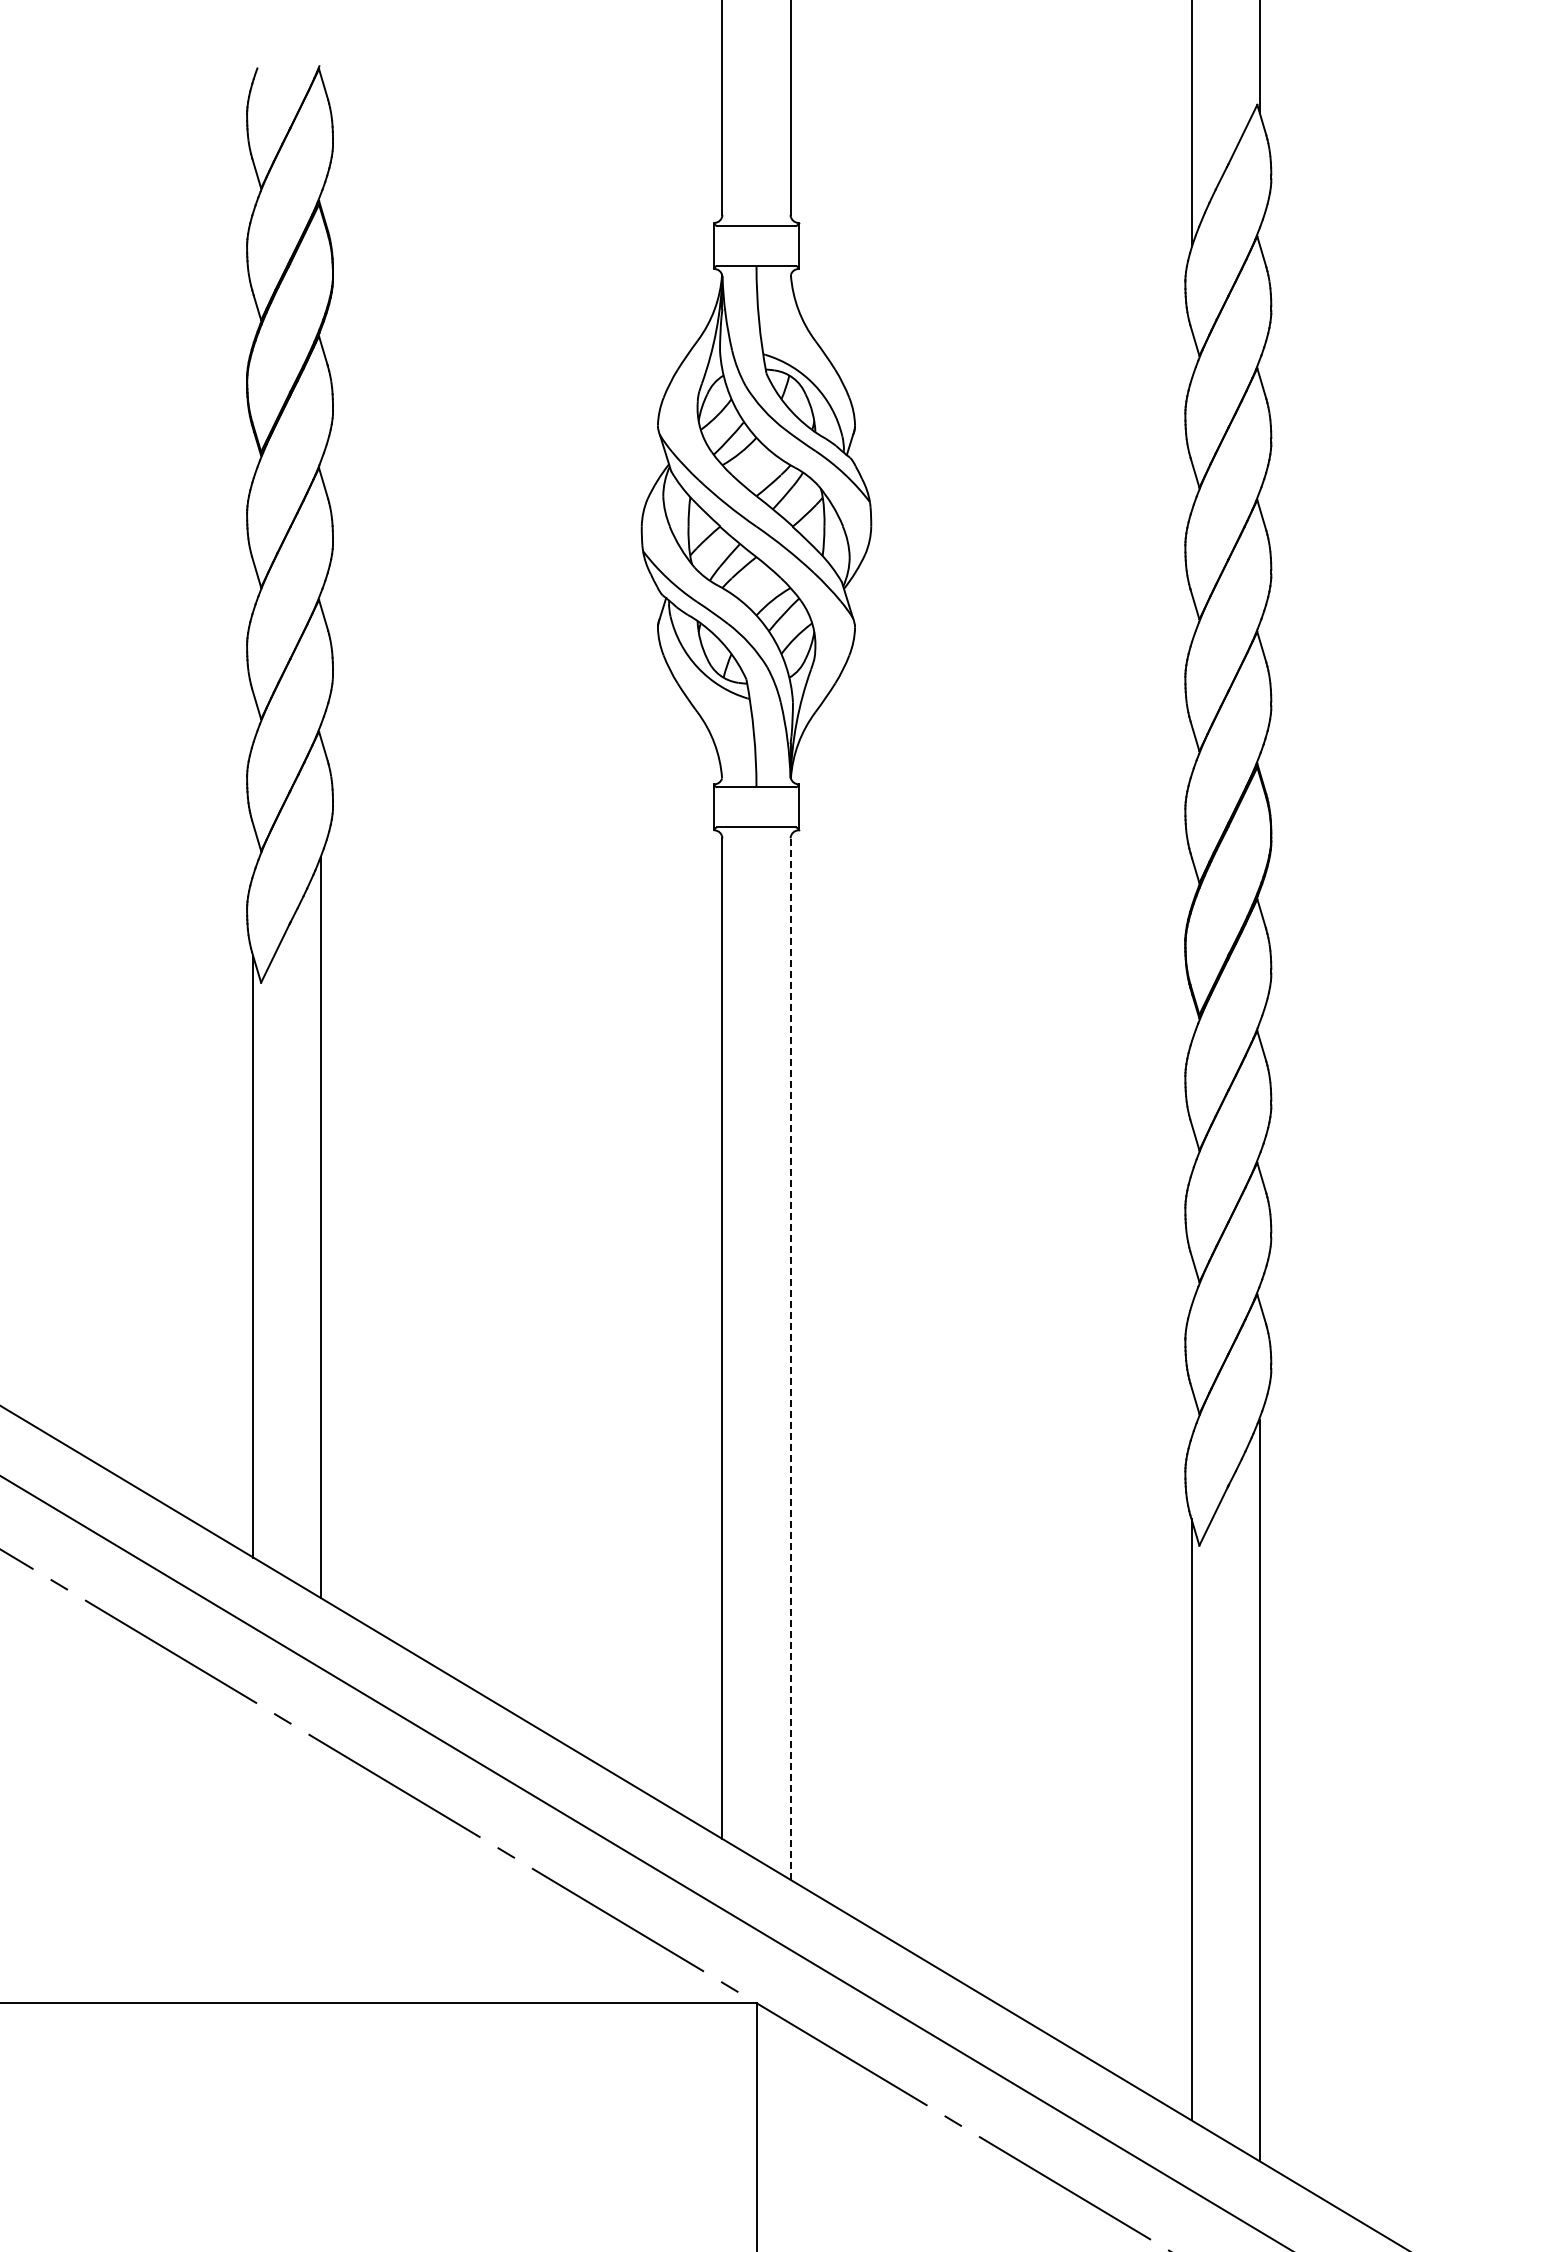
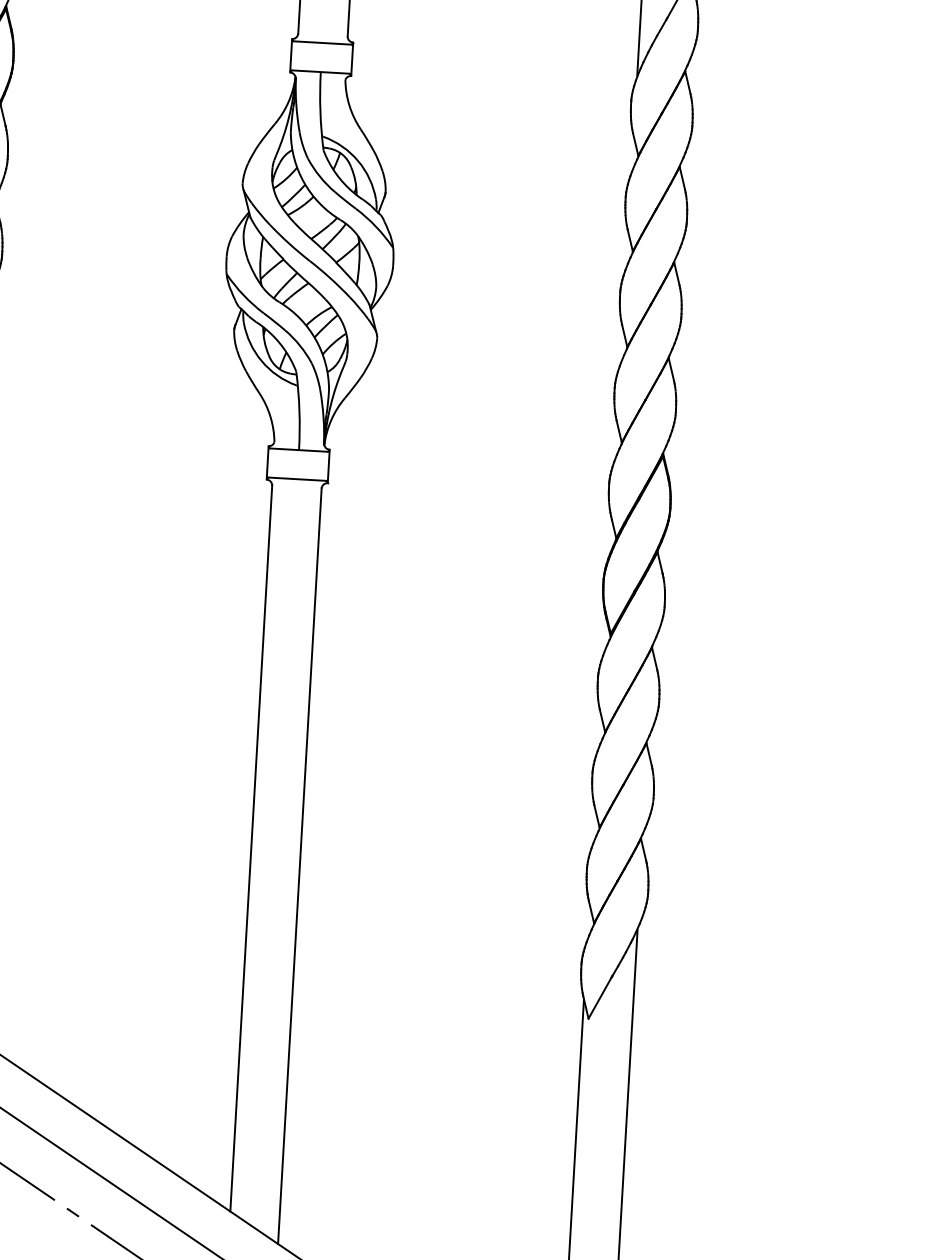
line: (790, 1358) -> (299, 865), dashed -> solid

